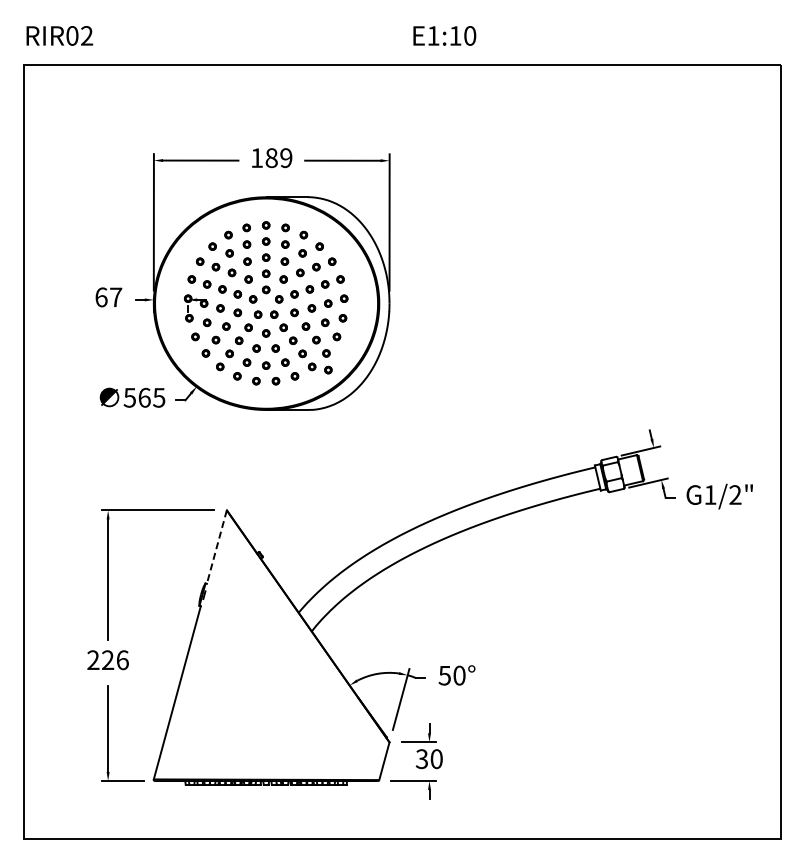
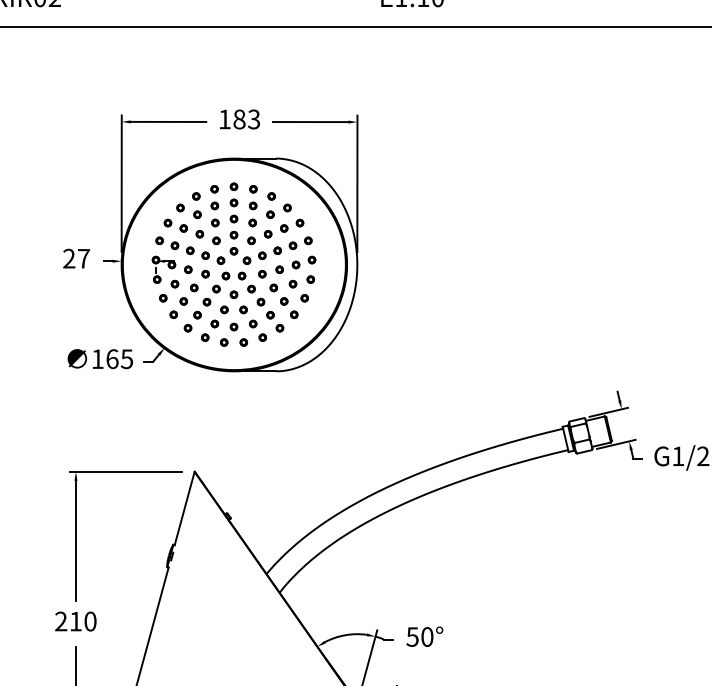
text: (286, 157) -> (254, 118), 189 -> 183
text: (101, 297) -> (69, 258), 67 -> 27
part: (328, 369) -> (296, 330), removed
text: (129, 397) -> (97, 358), 565 -> 165
line: (216, 547) -> (184, 508), dashed -> solid
text: (115, 660) -> (83, 621), 226 -> 210

